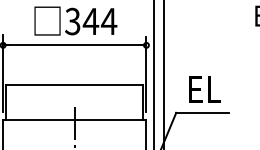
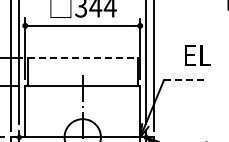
line: (74, 84) -> (82, 57), solid -> dashed
text: (204, 89) -> (197, 55), moved
line: (202, 112) -> (185, 79), solid -> dashed

